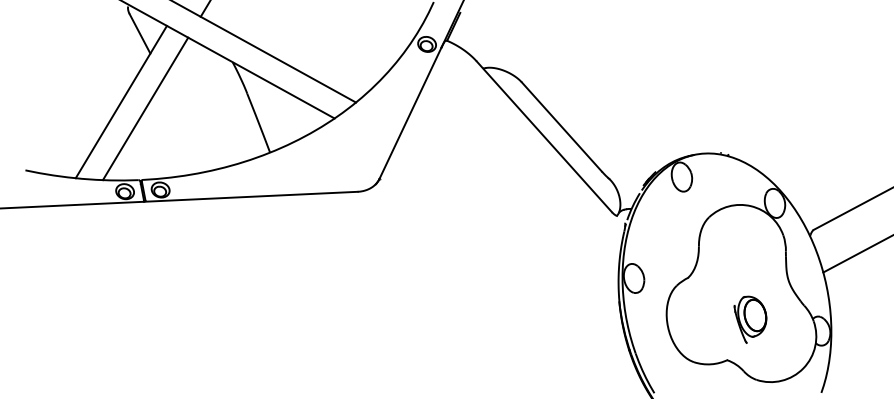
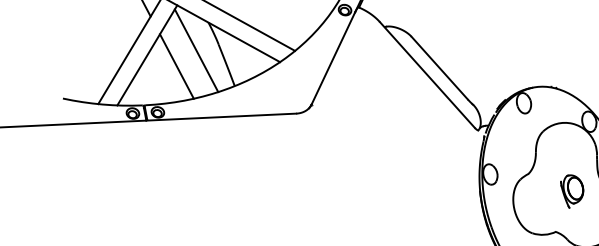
line: (215, 102) -> (196, 50), added
line: (187, 124) -> (176, 66), added
part: (750, 319) -> (572, 191), moved

